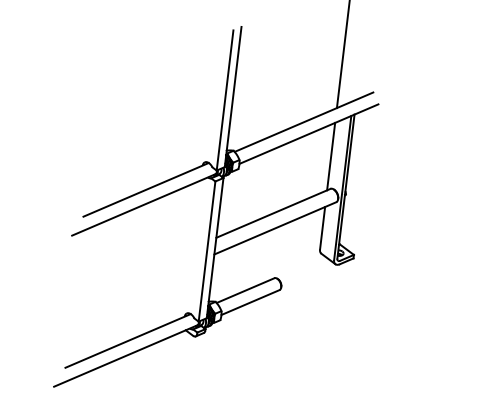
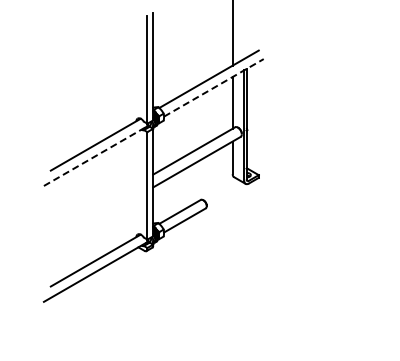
line: (308, 133) -> (213, 87), solid -> dashed
line: (143, 205) -> (95, 156), solid -> dashed

